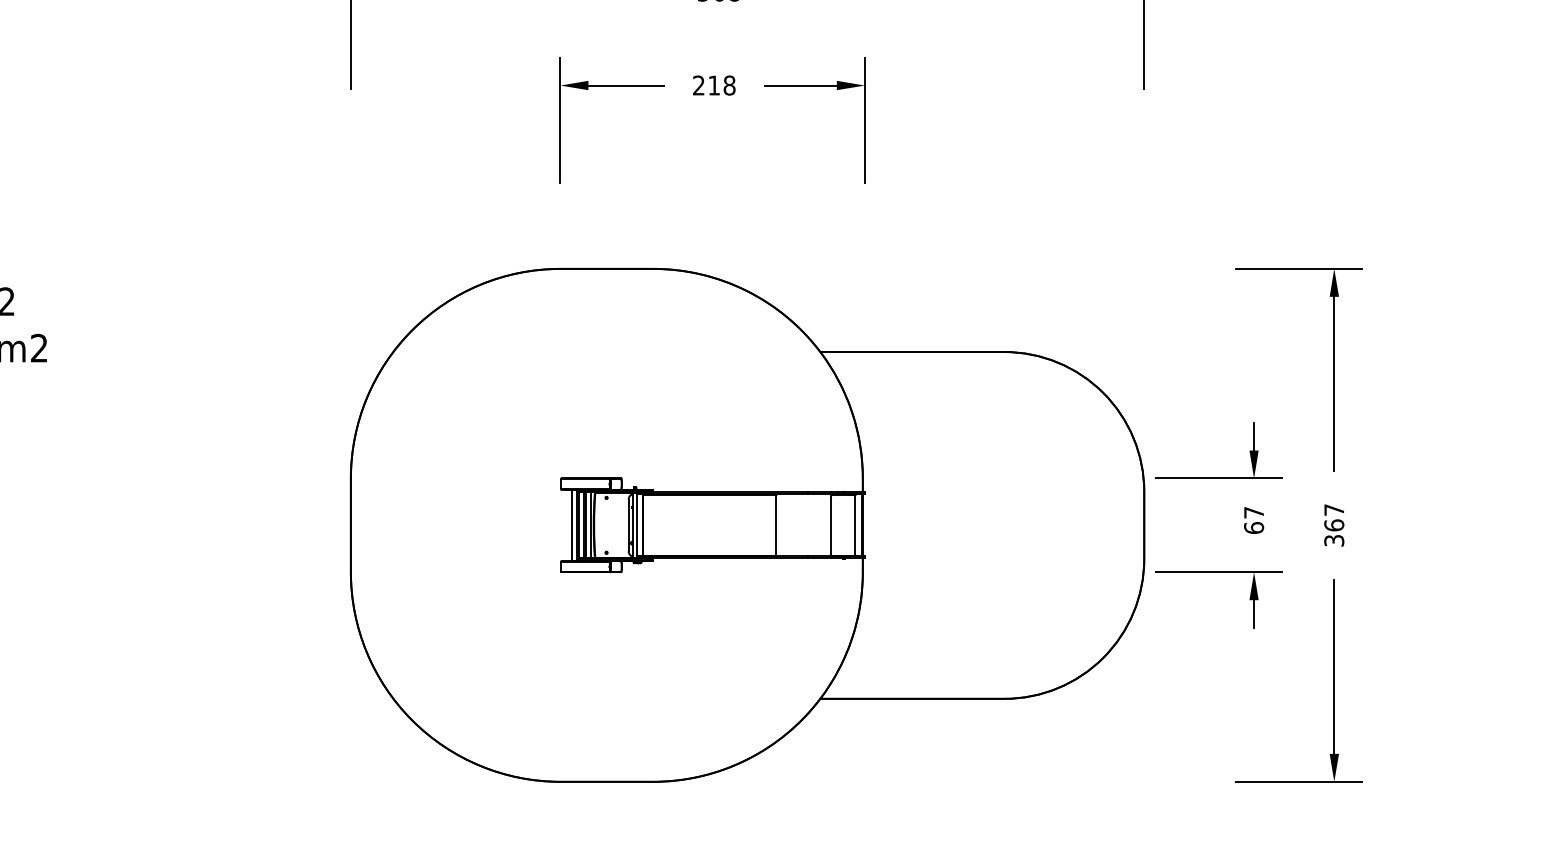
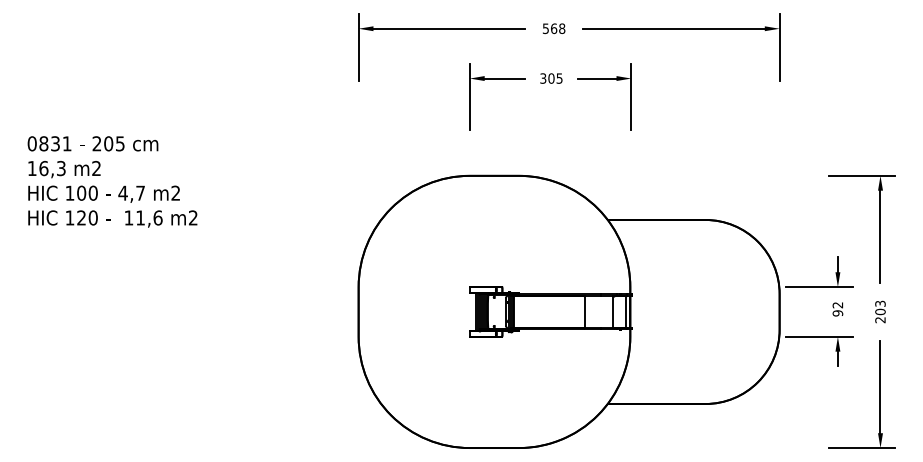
text: (714, 85) -> (551, 78), 218 -> 305
text: (1253, 520) -> (837, 309), 67 -> 92
text: (1334, 524) -> (880, 311), 367 -> 203

